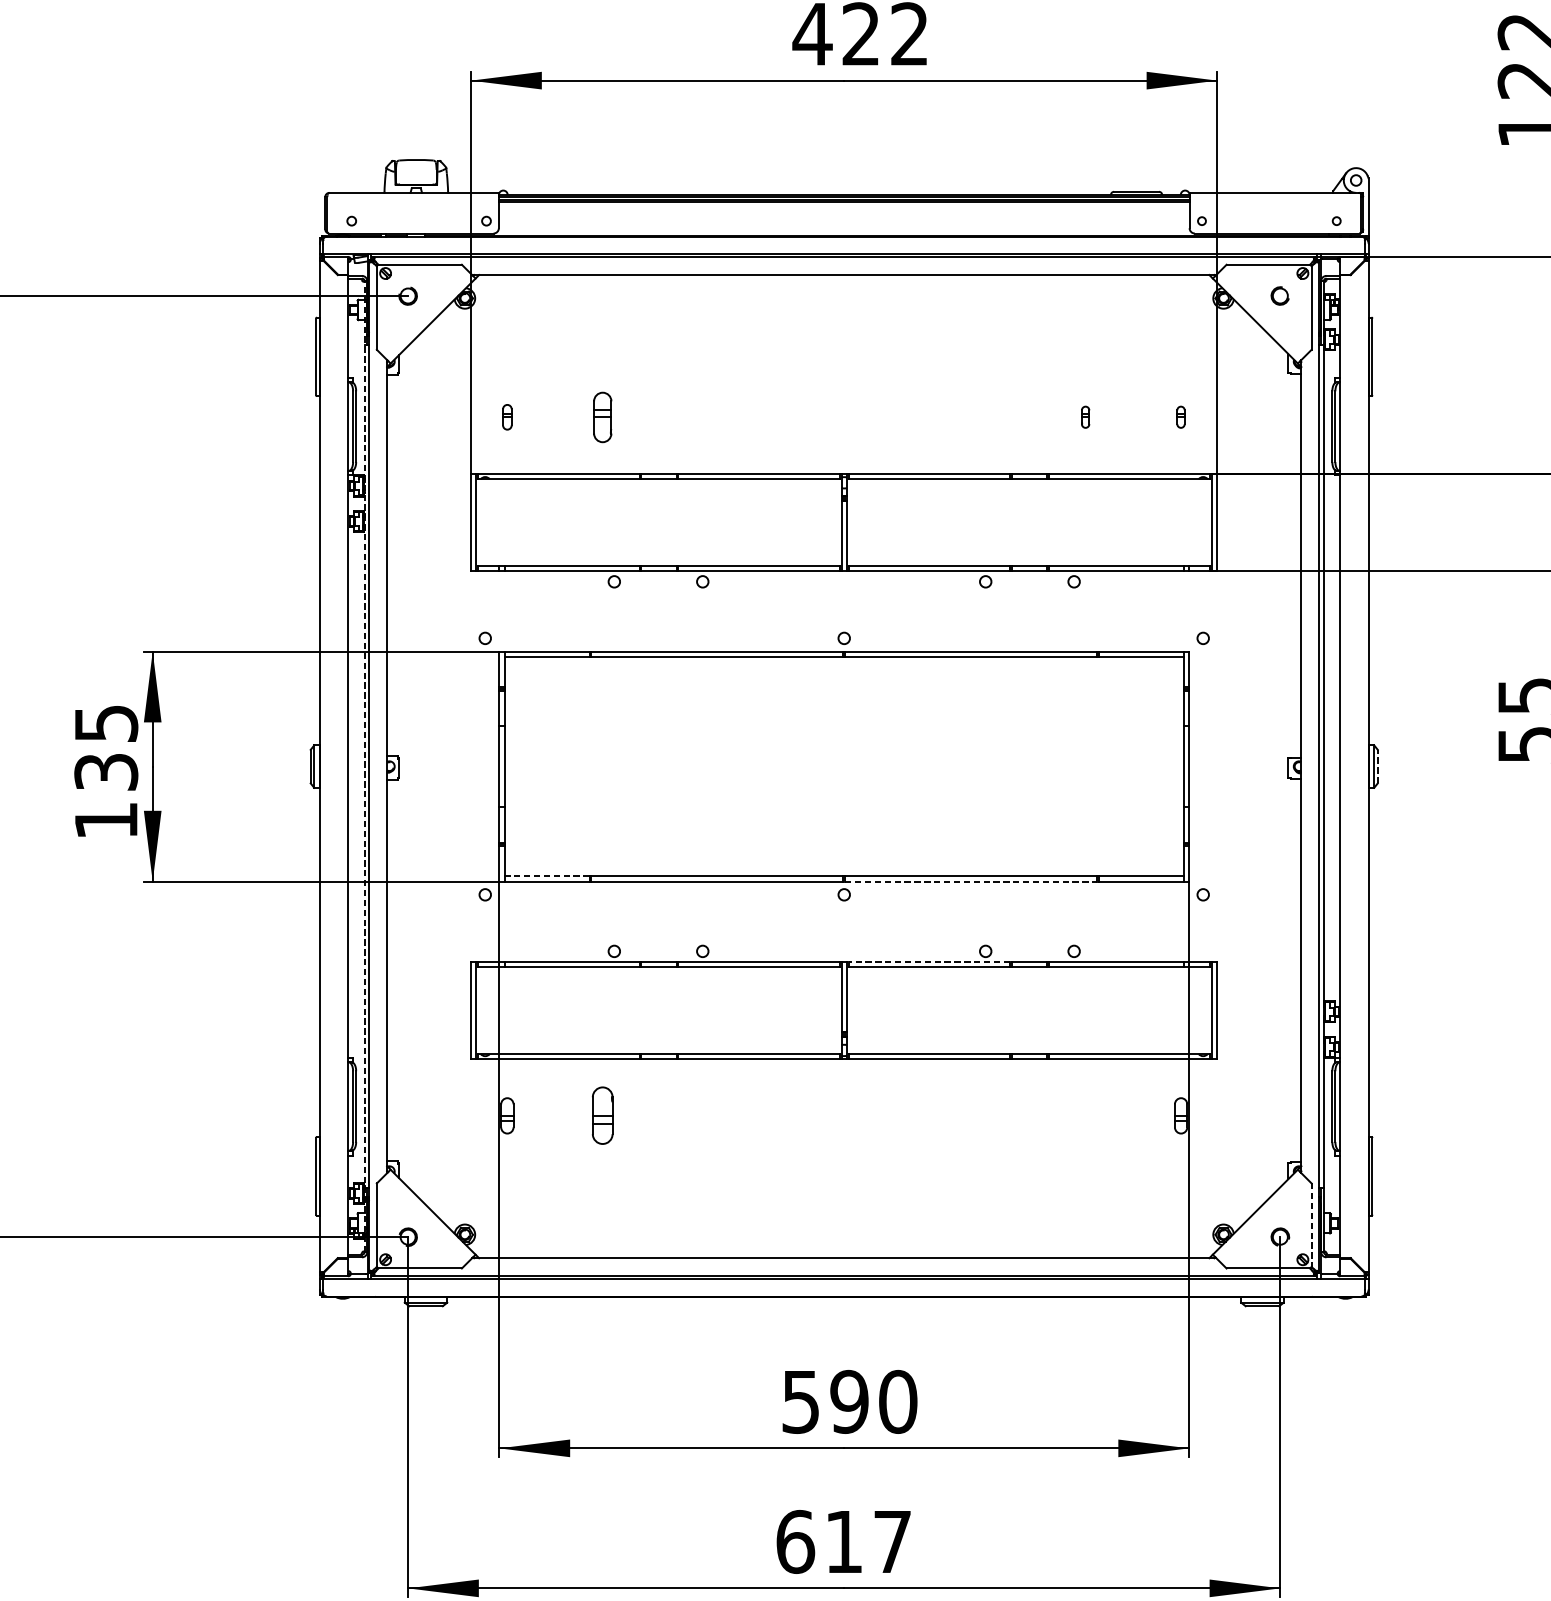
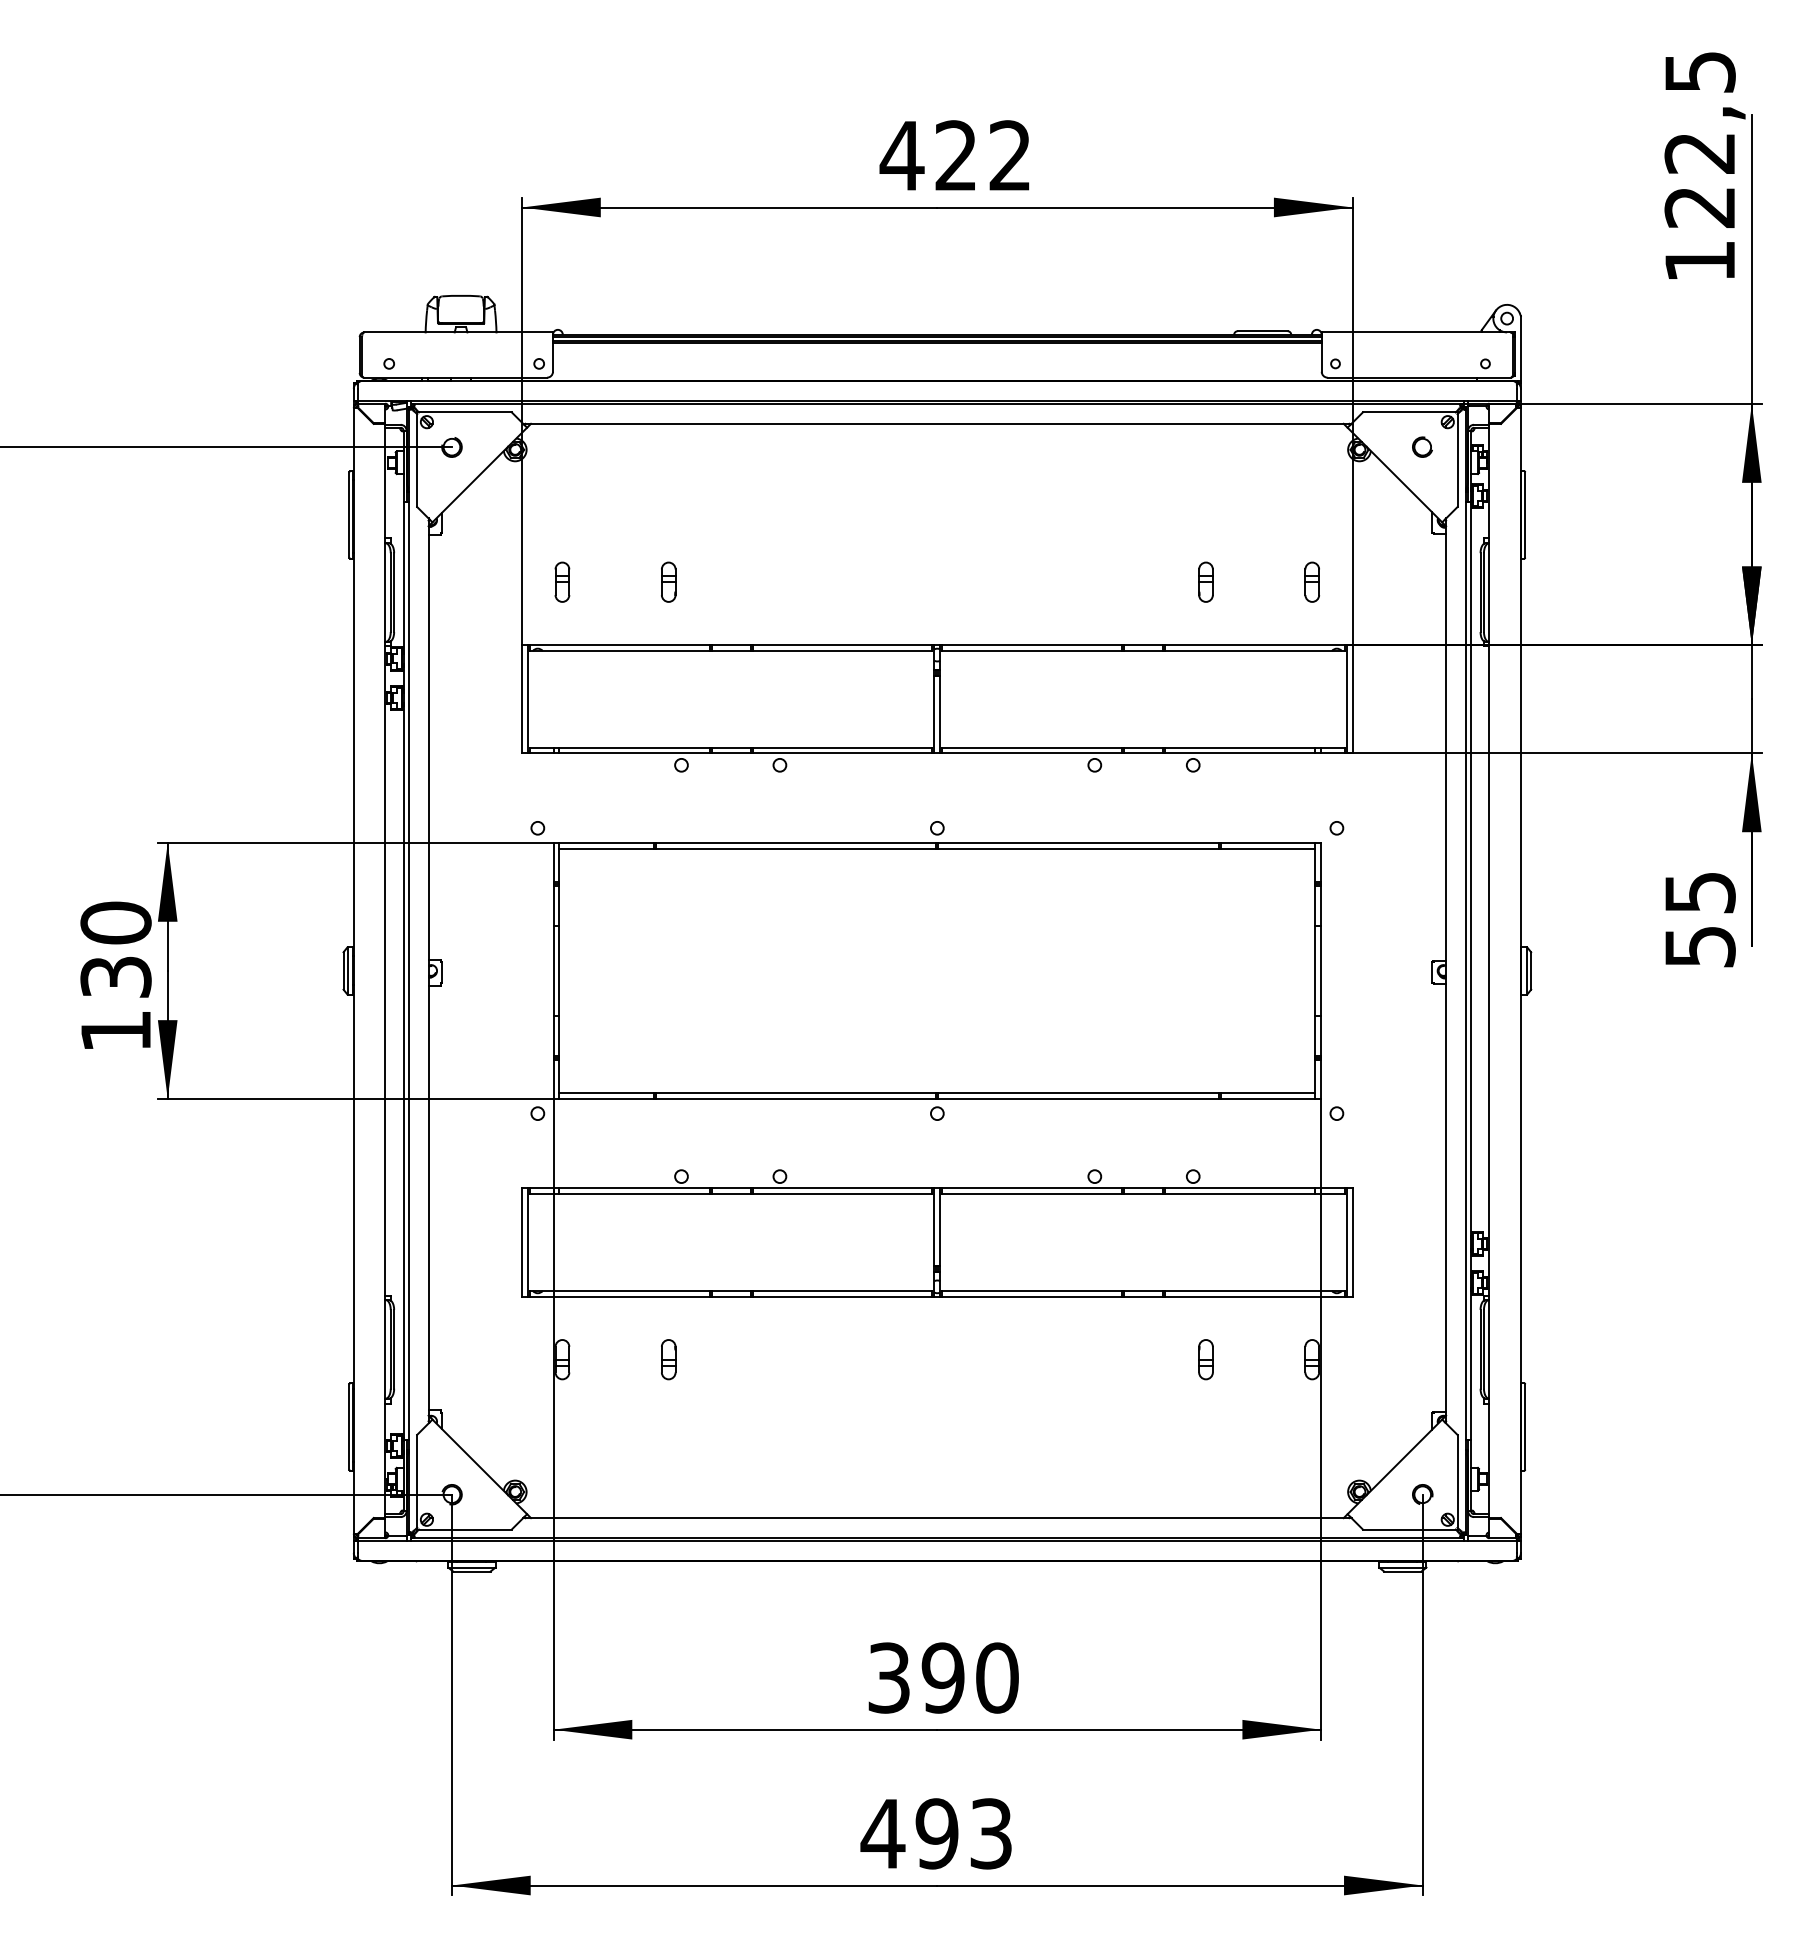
part: (507, 416) -> (562, 581), size x1.43
part: (602, 416) -> (668, 581), size x0.71
part: (1085, 416) -> (1205, 581), size x1.67
part: (1180, 416) -> (1311, 581), size x1.67
text: (105, 723) -> (115, 922), 135 -> 130
line: (364, 766) -> (403, 970), dashed -> solid
line: (1378, 766) -> (1531, 970), dashed -> solid
line: (546, 875) -> (606, 1092), dashed -> solid
line: (971, 881) -> (1079, 1098), dashed -> solid
line: (929, 962) -> (1032, 1188), dashed -> solid
part: (602, 1115) -> (668, 1359), size x0.62
part: (1085, 1115) -> (1205, 1359), added
line: (1311, 1225) -> (1457, 1481), dashed -> solid
text: (801, 1401) -> (889, 1677), 590 -> 390
text: (842, 1541) -> (935, 1833), 617 -> 493

